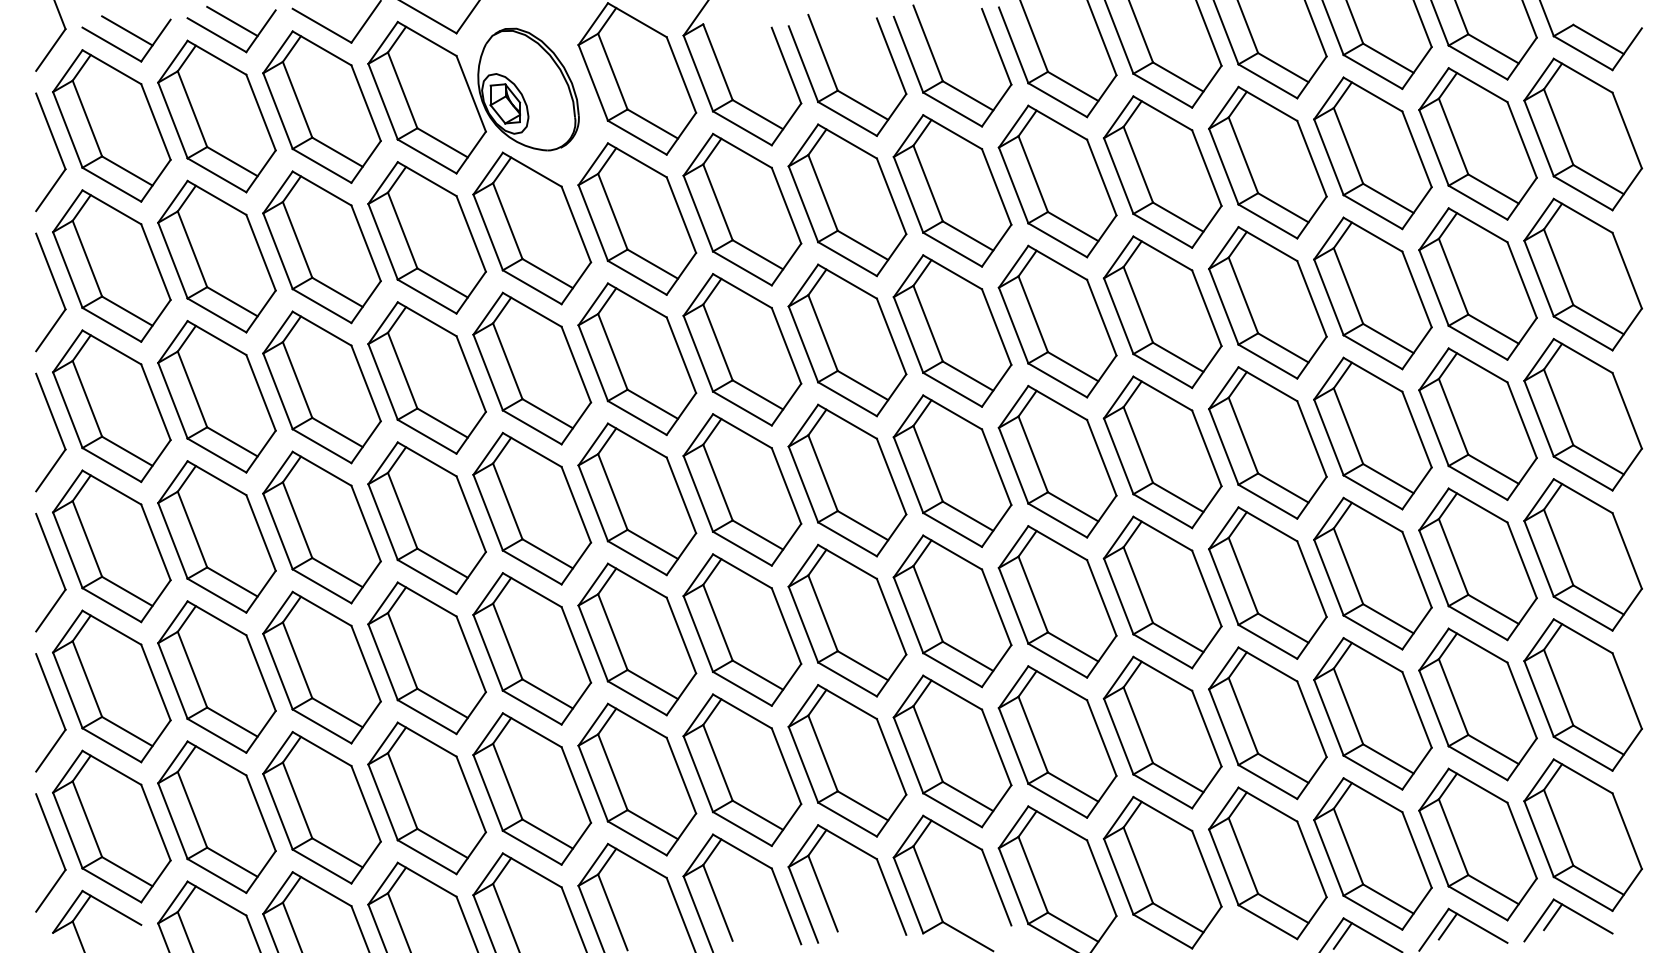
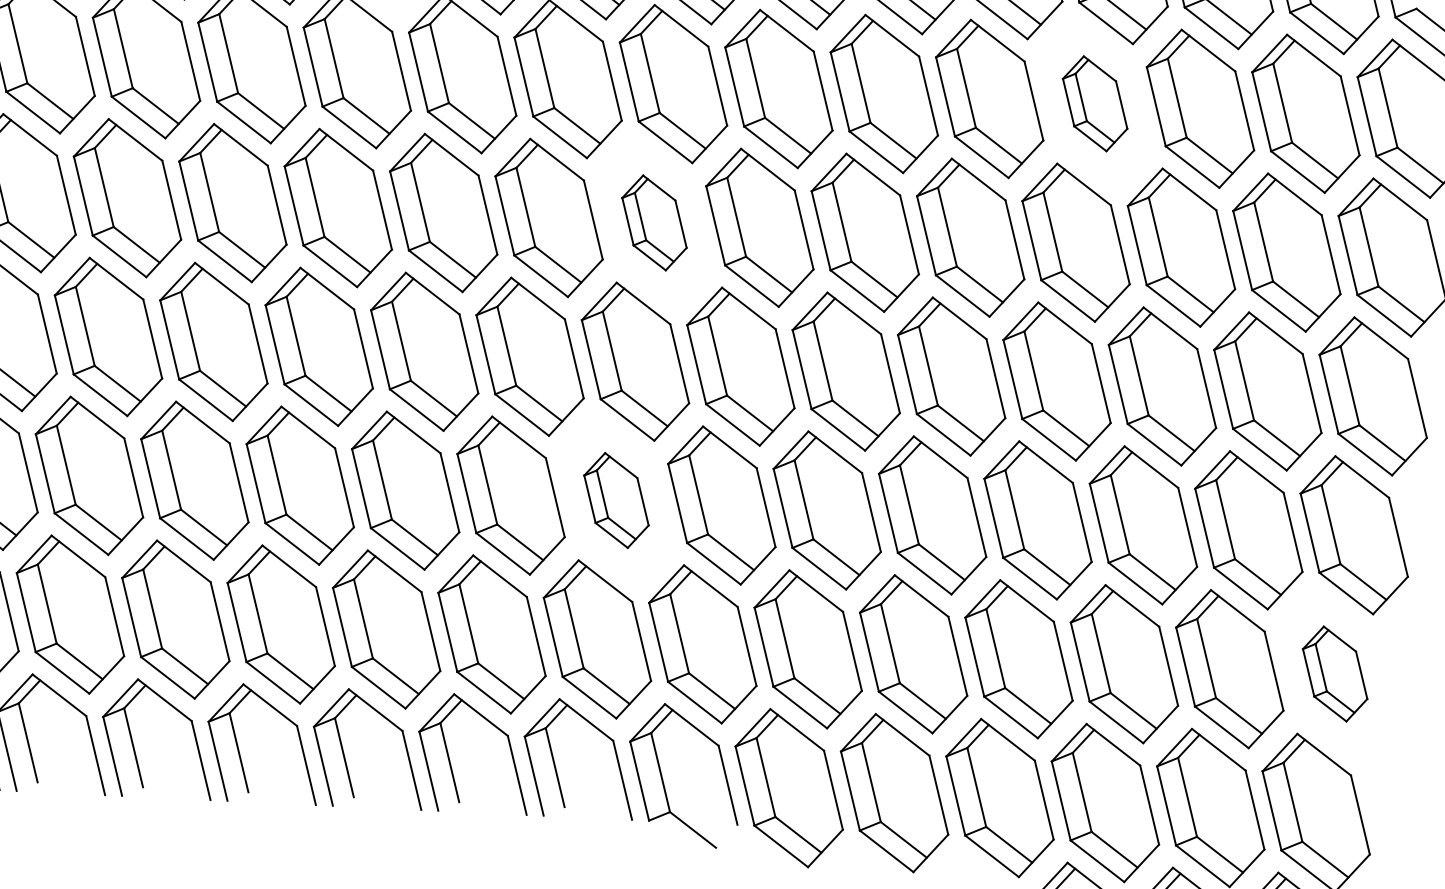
part: (1267, 162) -> (1094, 103), size x0.6
part: (847, 340) -> (654, 222), size x0.6
part: (847, 620) -> (616, 500), size x0.6
part: (1582, 694) -> (1334, 673), size x0.6

